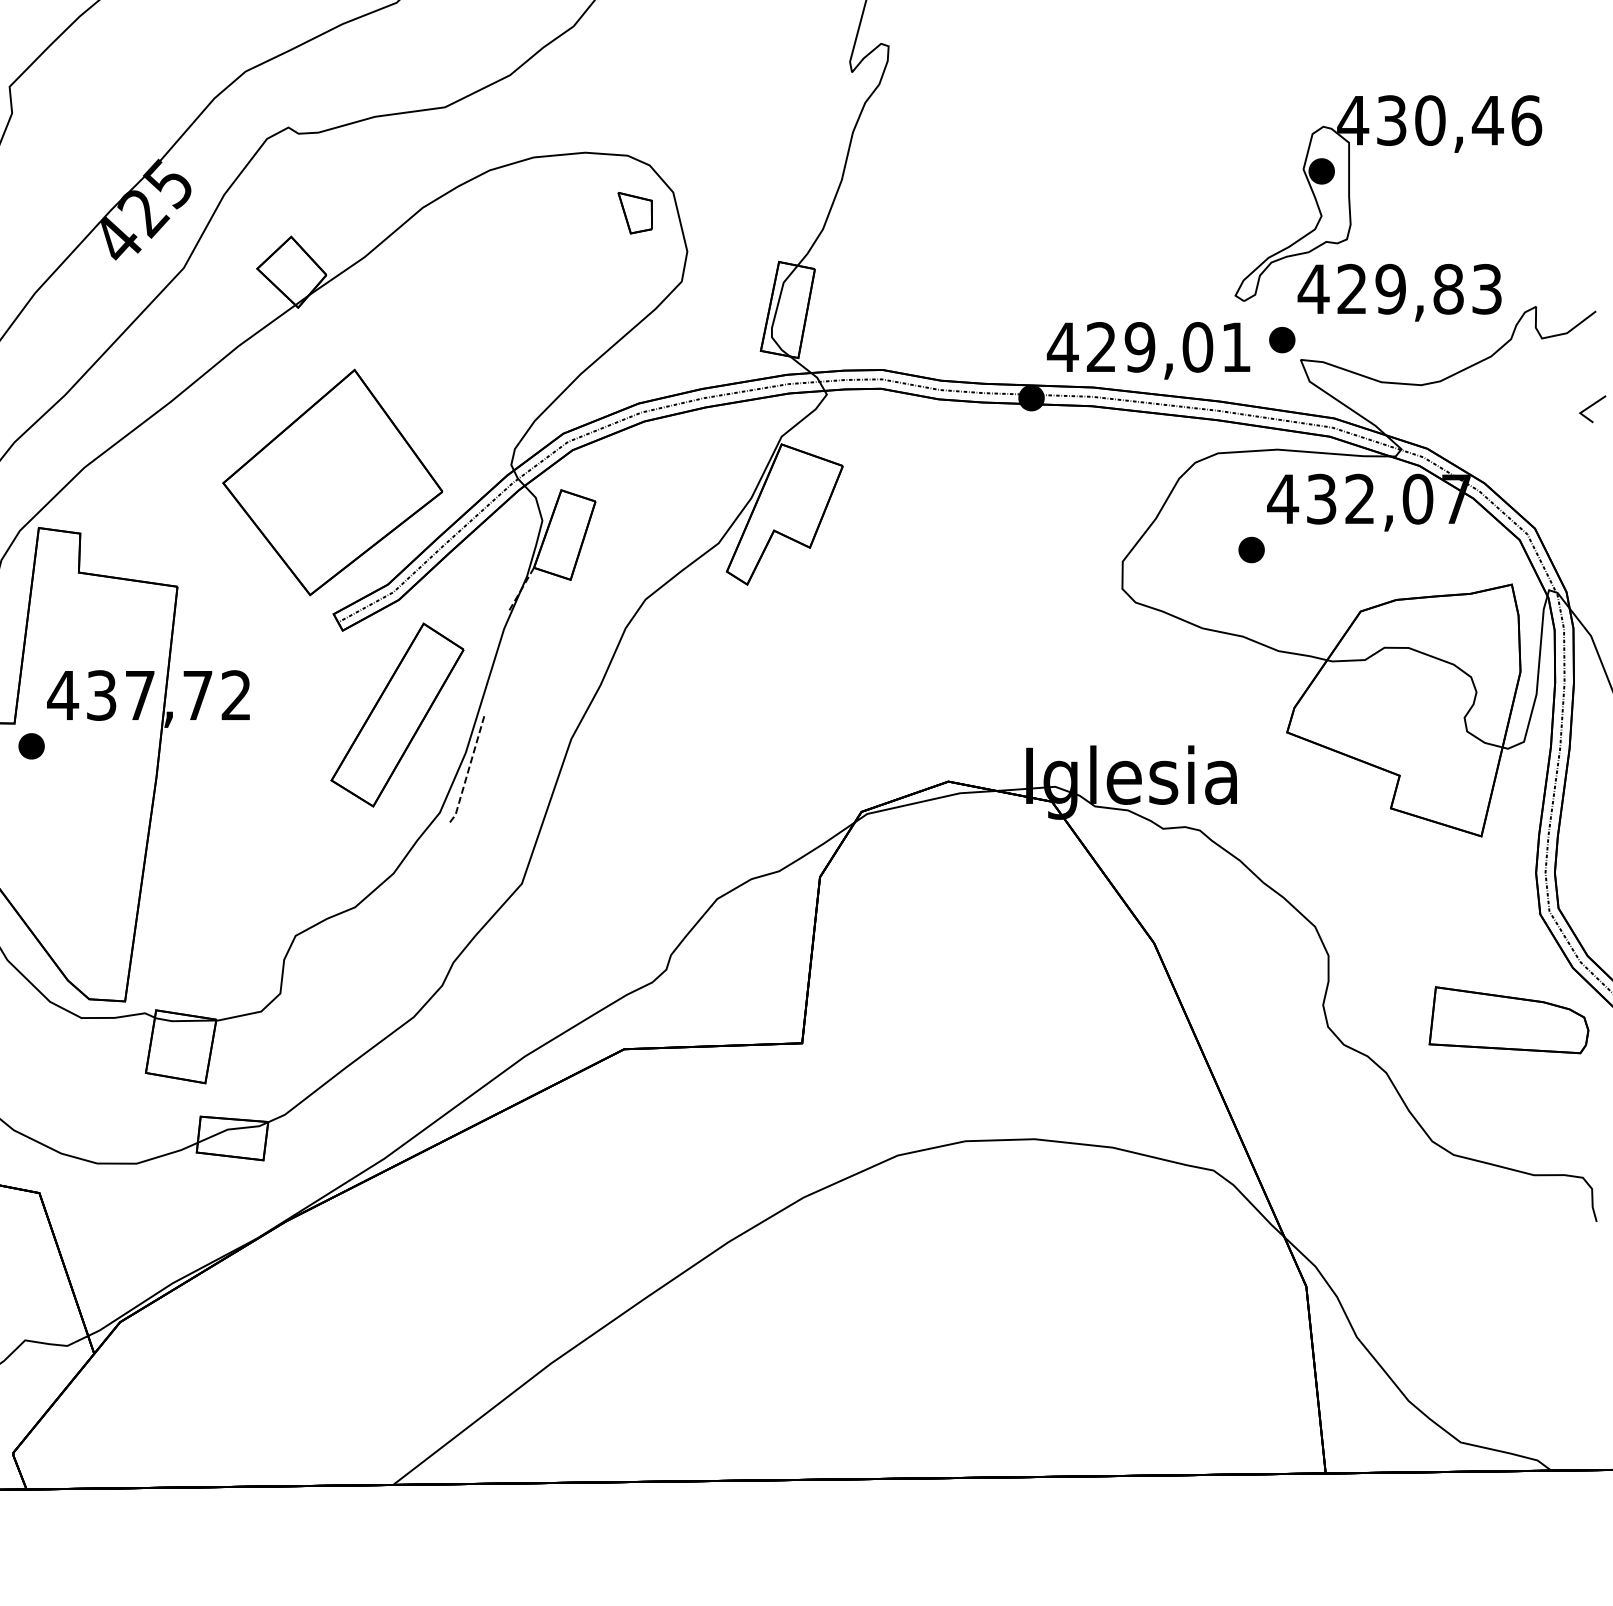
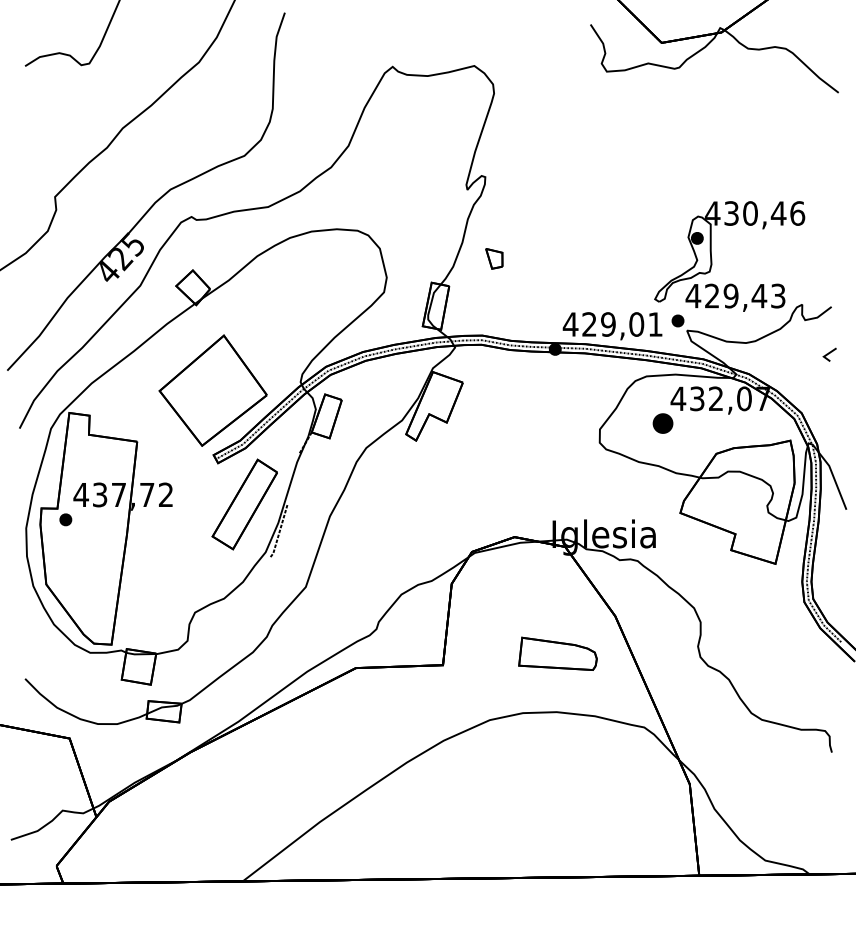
part: (635, 212) -> (494, 258), moved
text: (1448, 288) -> (759, 295), 429,83 -> 429,43
part: (1250, 549) -> (662, 423), size x1.6
part: (1507, 1019) -> (557, 653), moved

